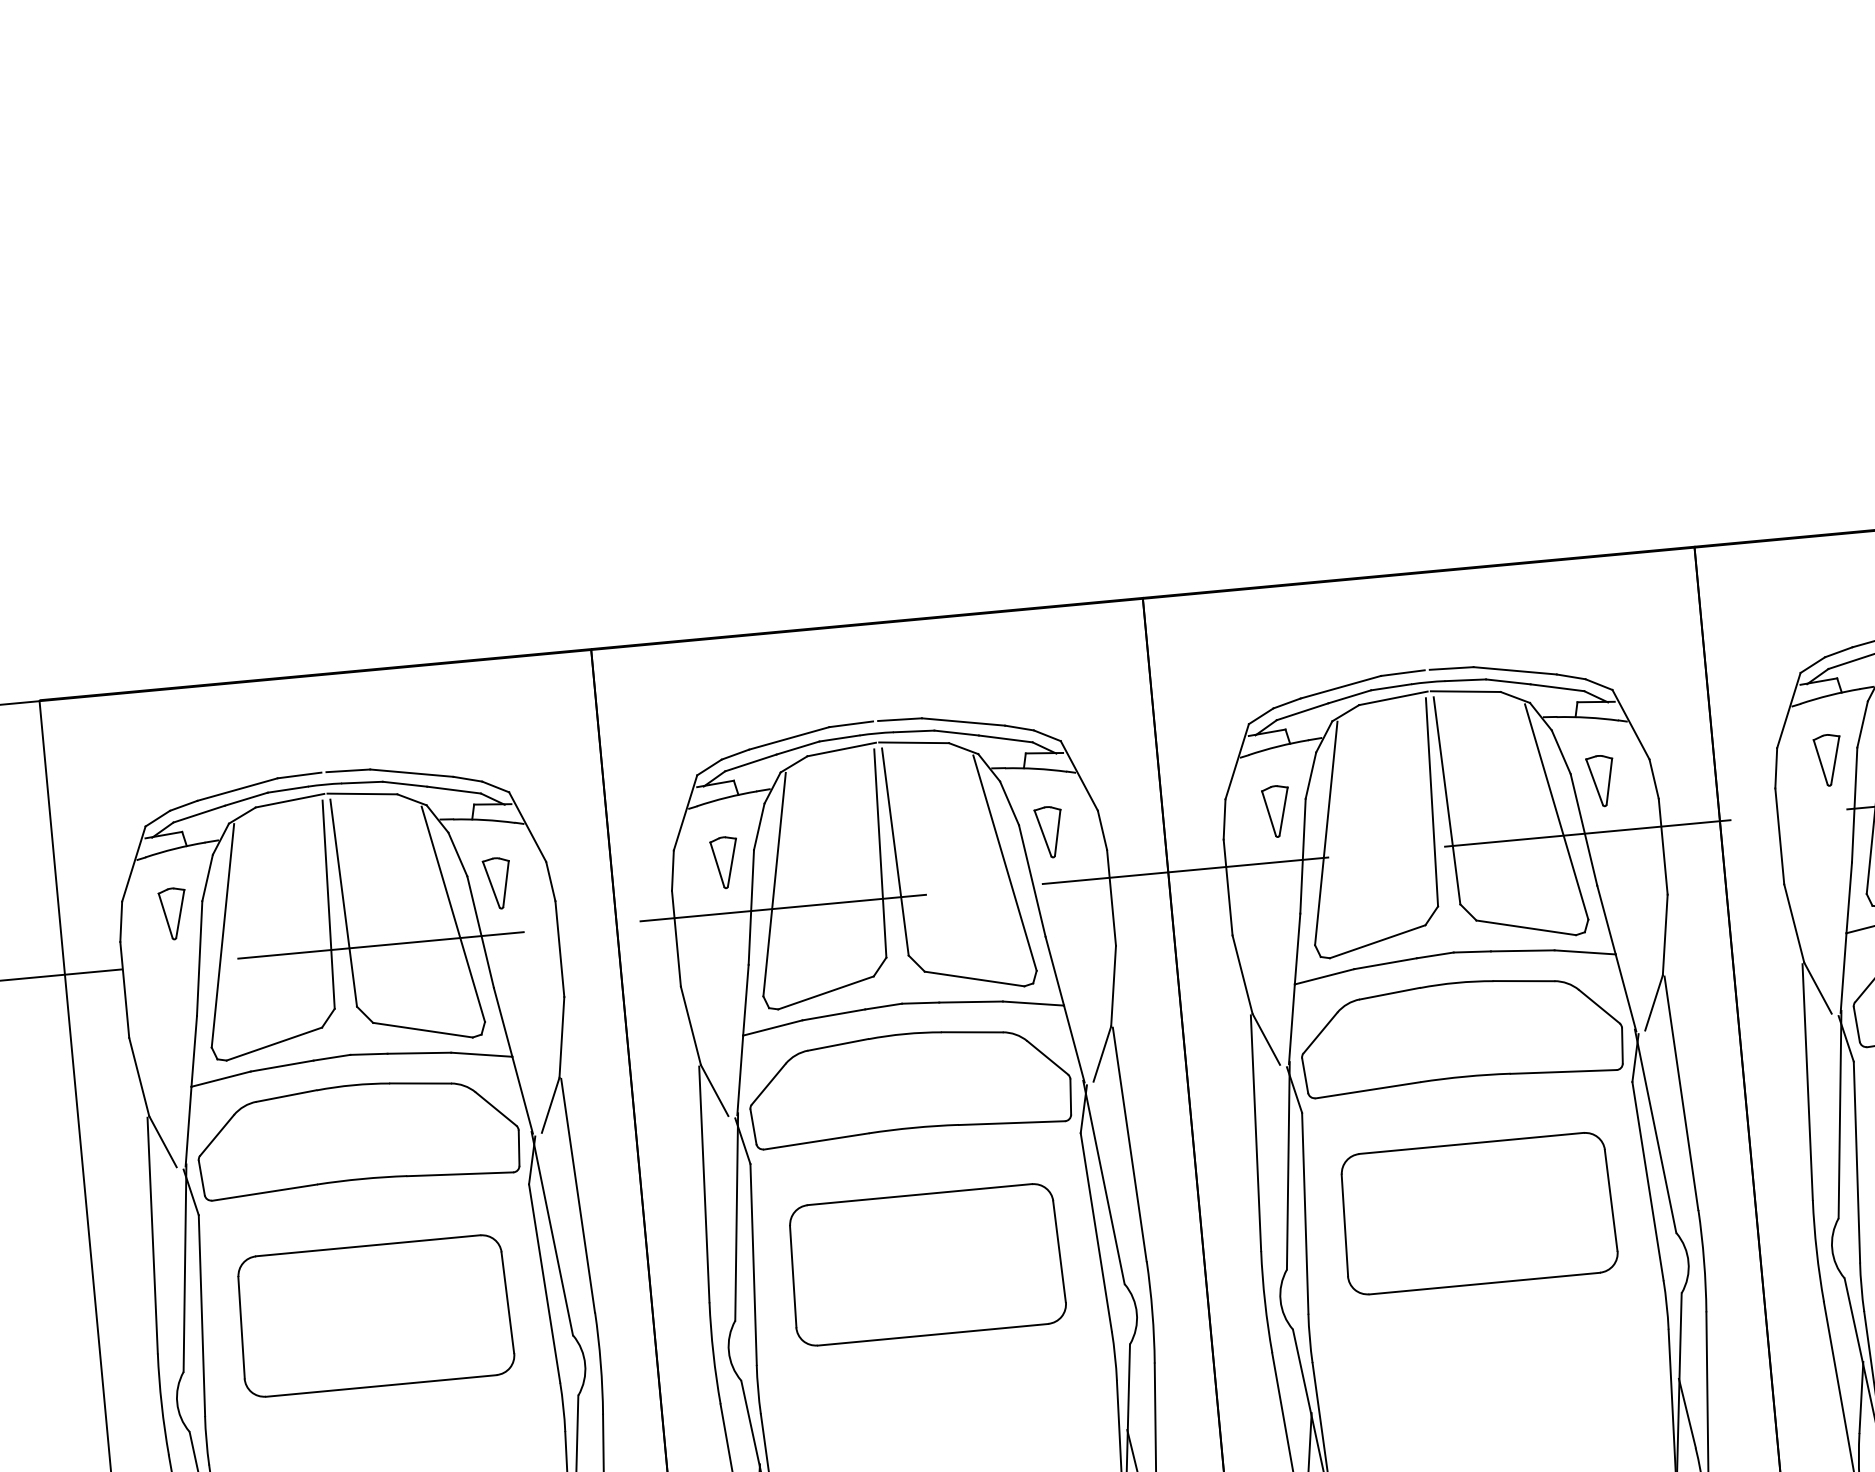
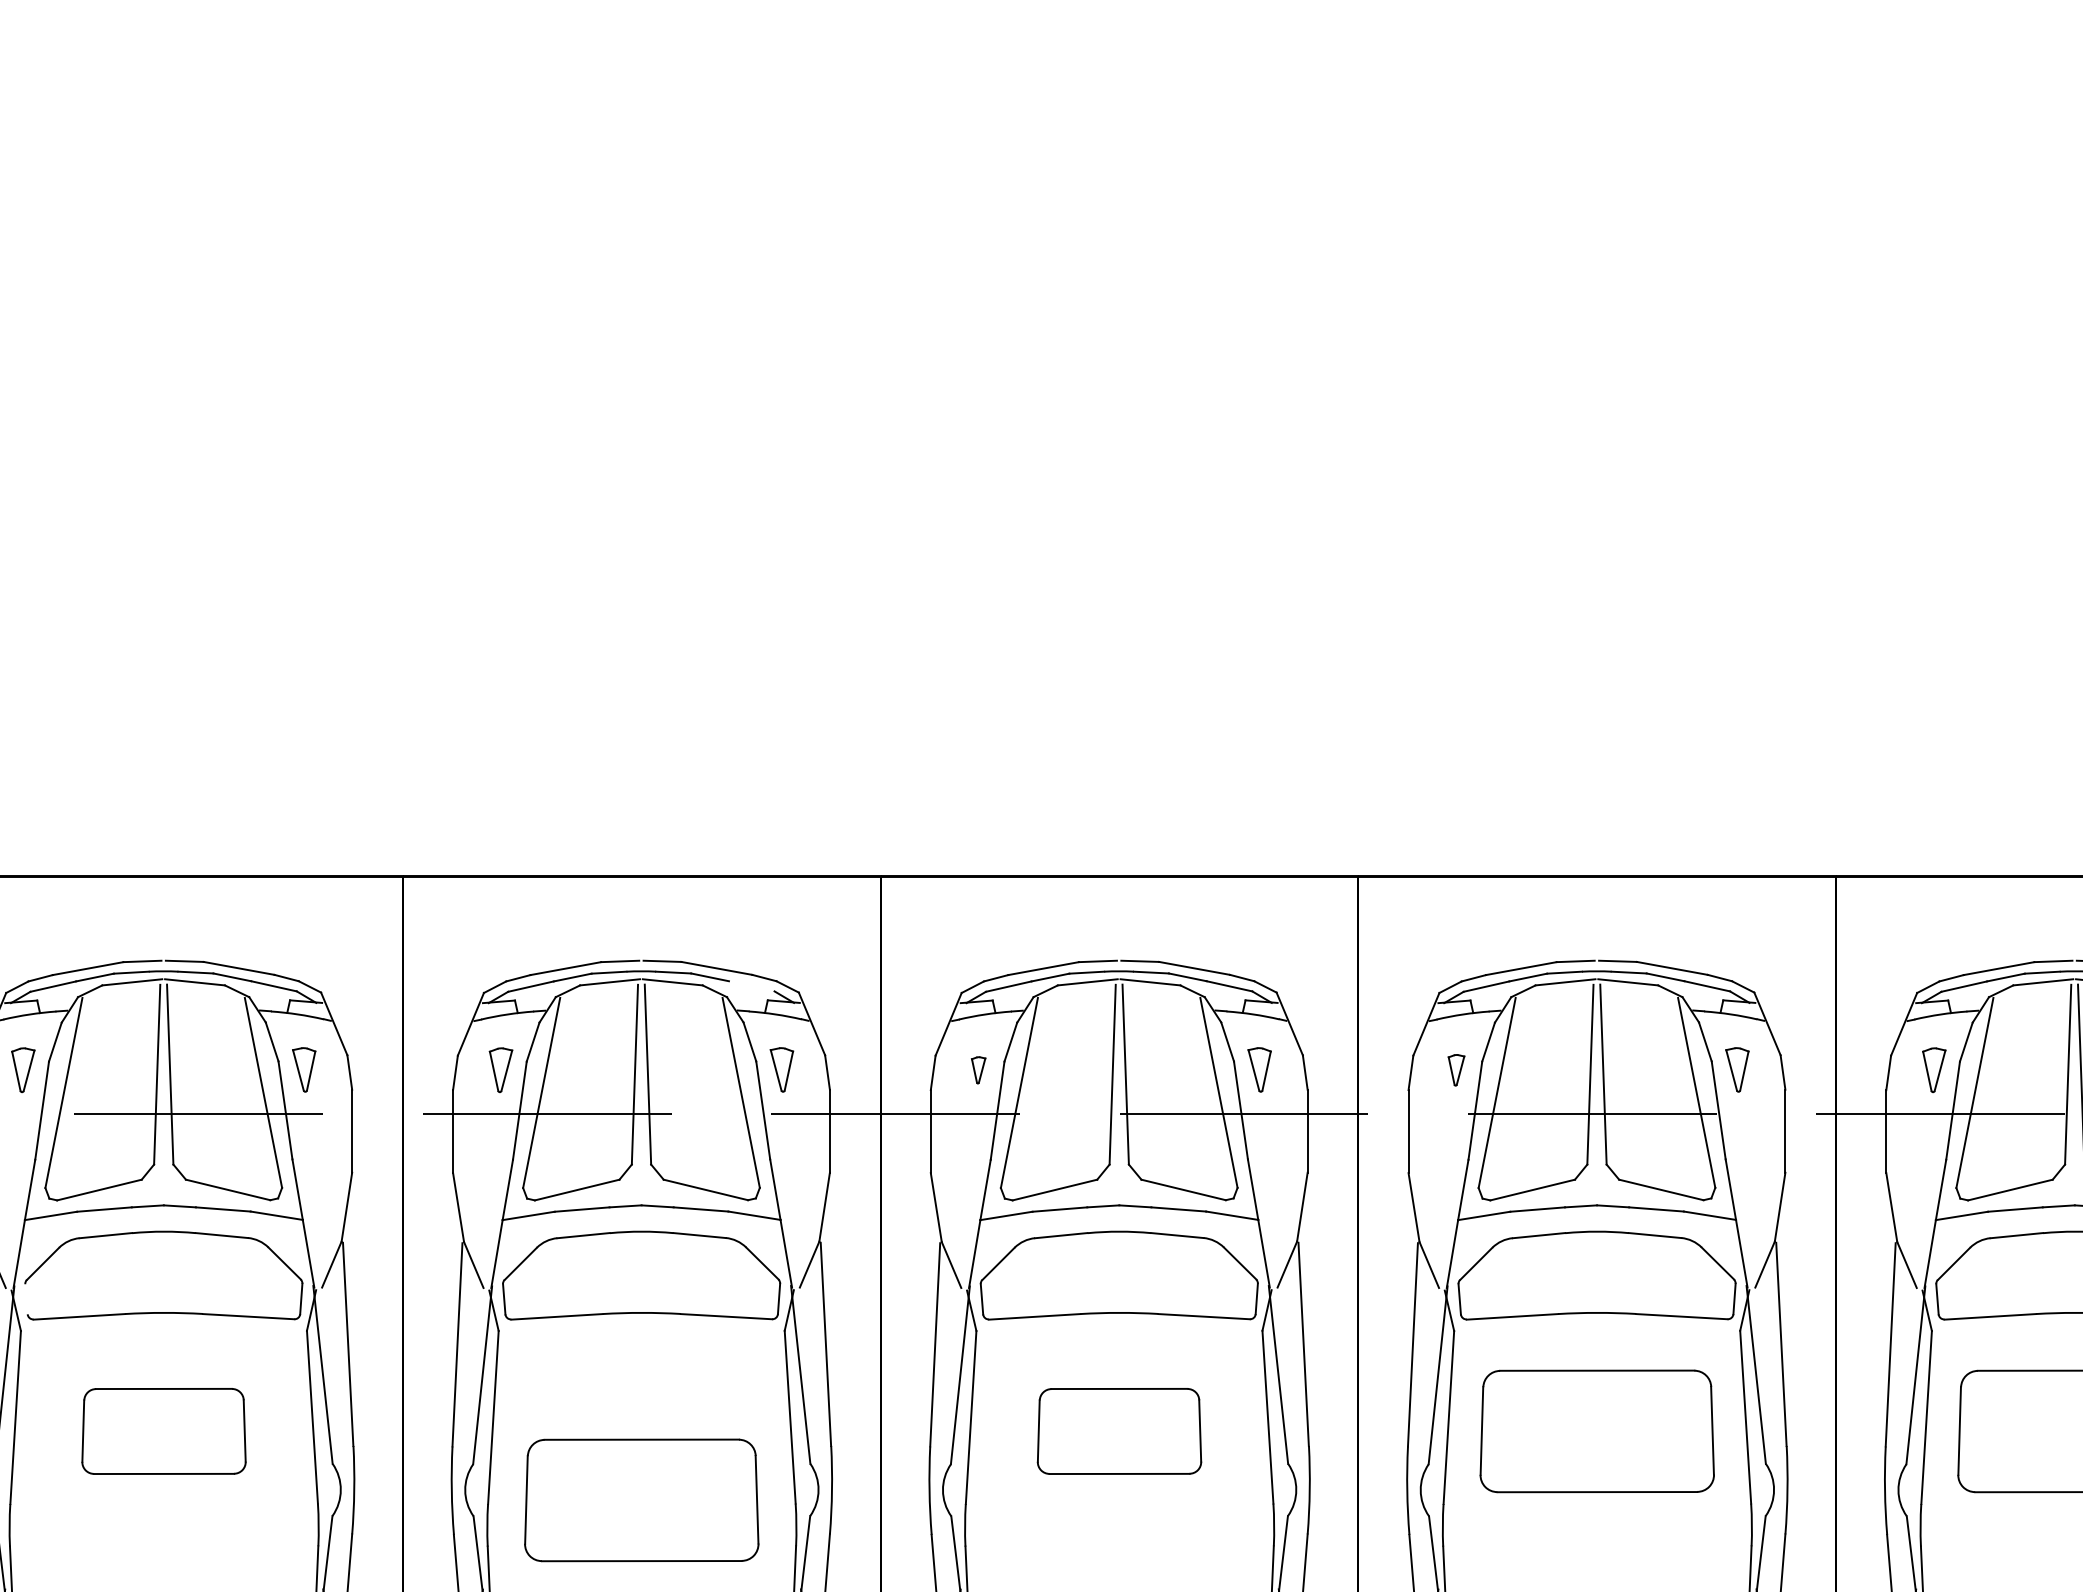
line: (1005, 739) -> (751, 986), removed
part: (1828, 760) -> (1456, 1070), size x0.7
part: (1276, 811) -> (978, 1070), size x0.6
line: (201, 1178) -> (26, 1299), removed
part: (1478, 1213) -> (1119, 1431), size x0.7
part: (926, 1264) -> (641, 1500), moved
part: (374, 1316) -> (163, 1431), size x0.7

